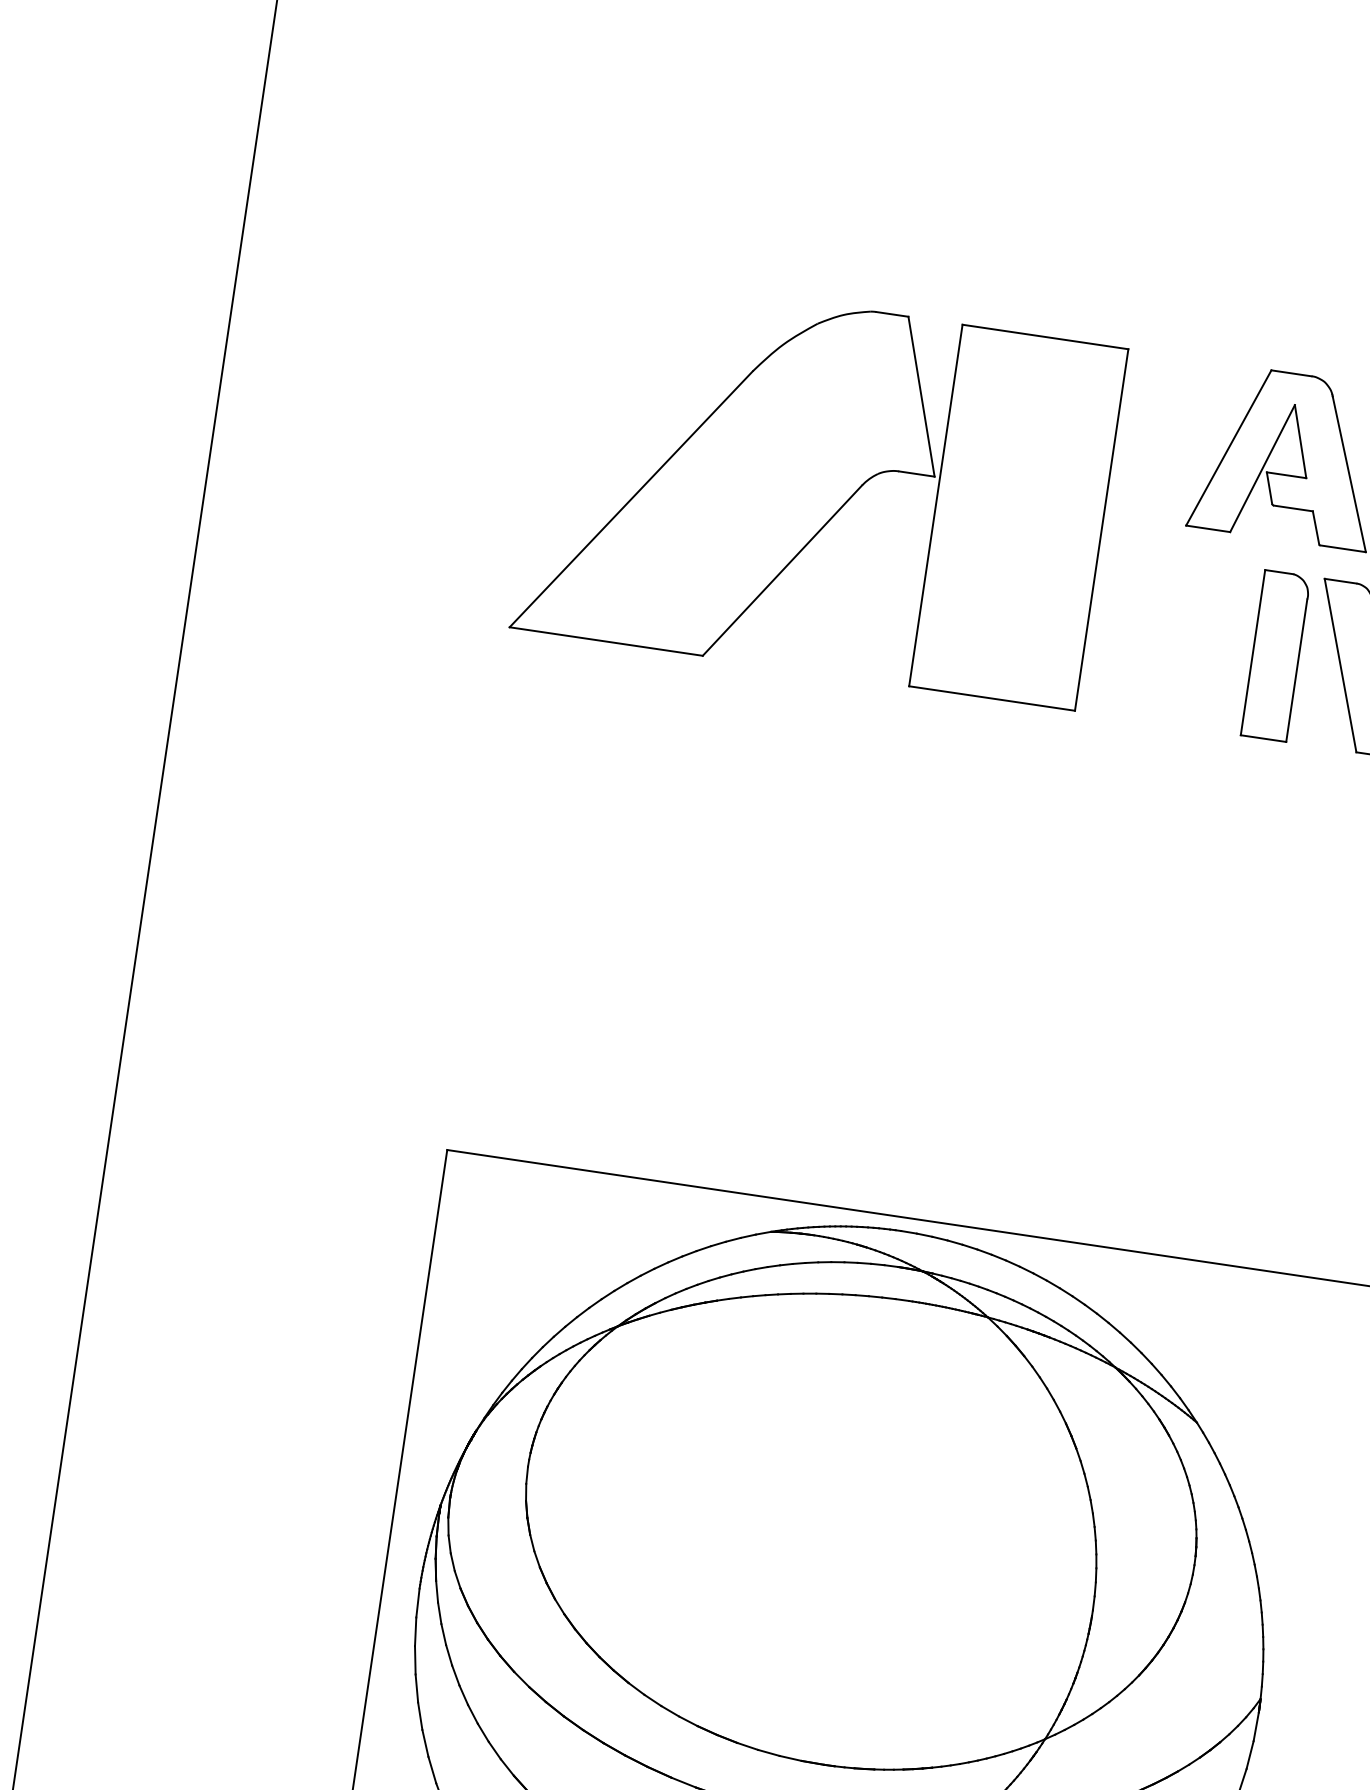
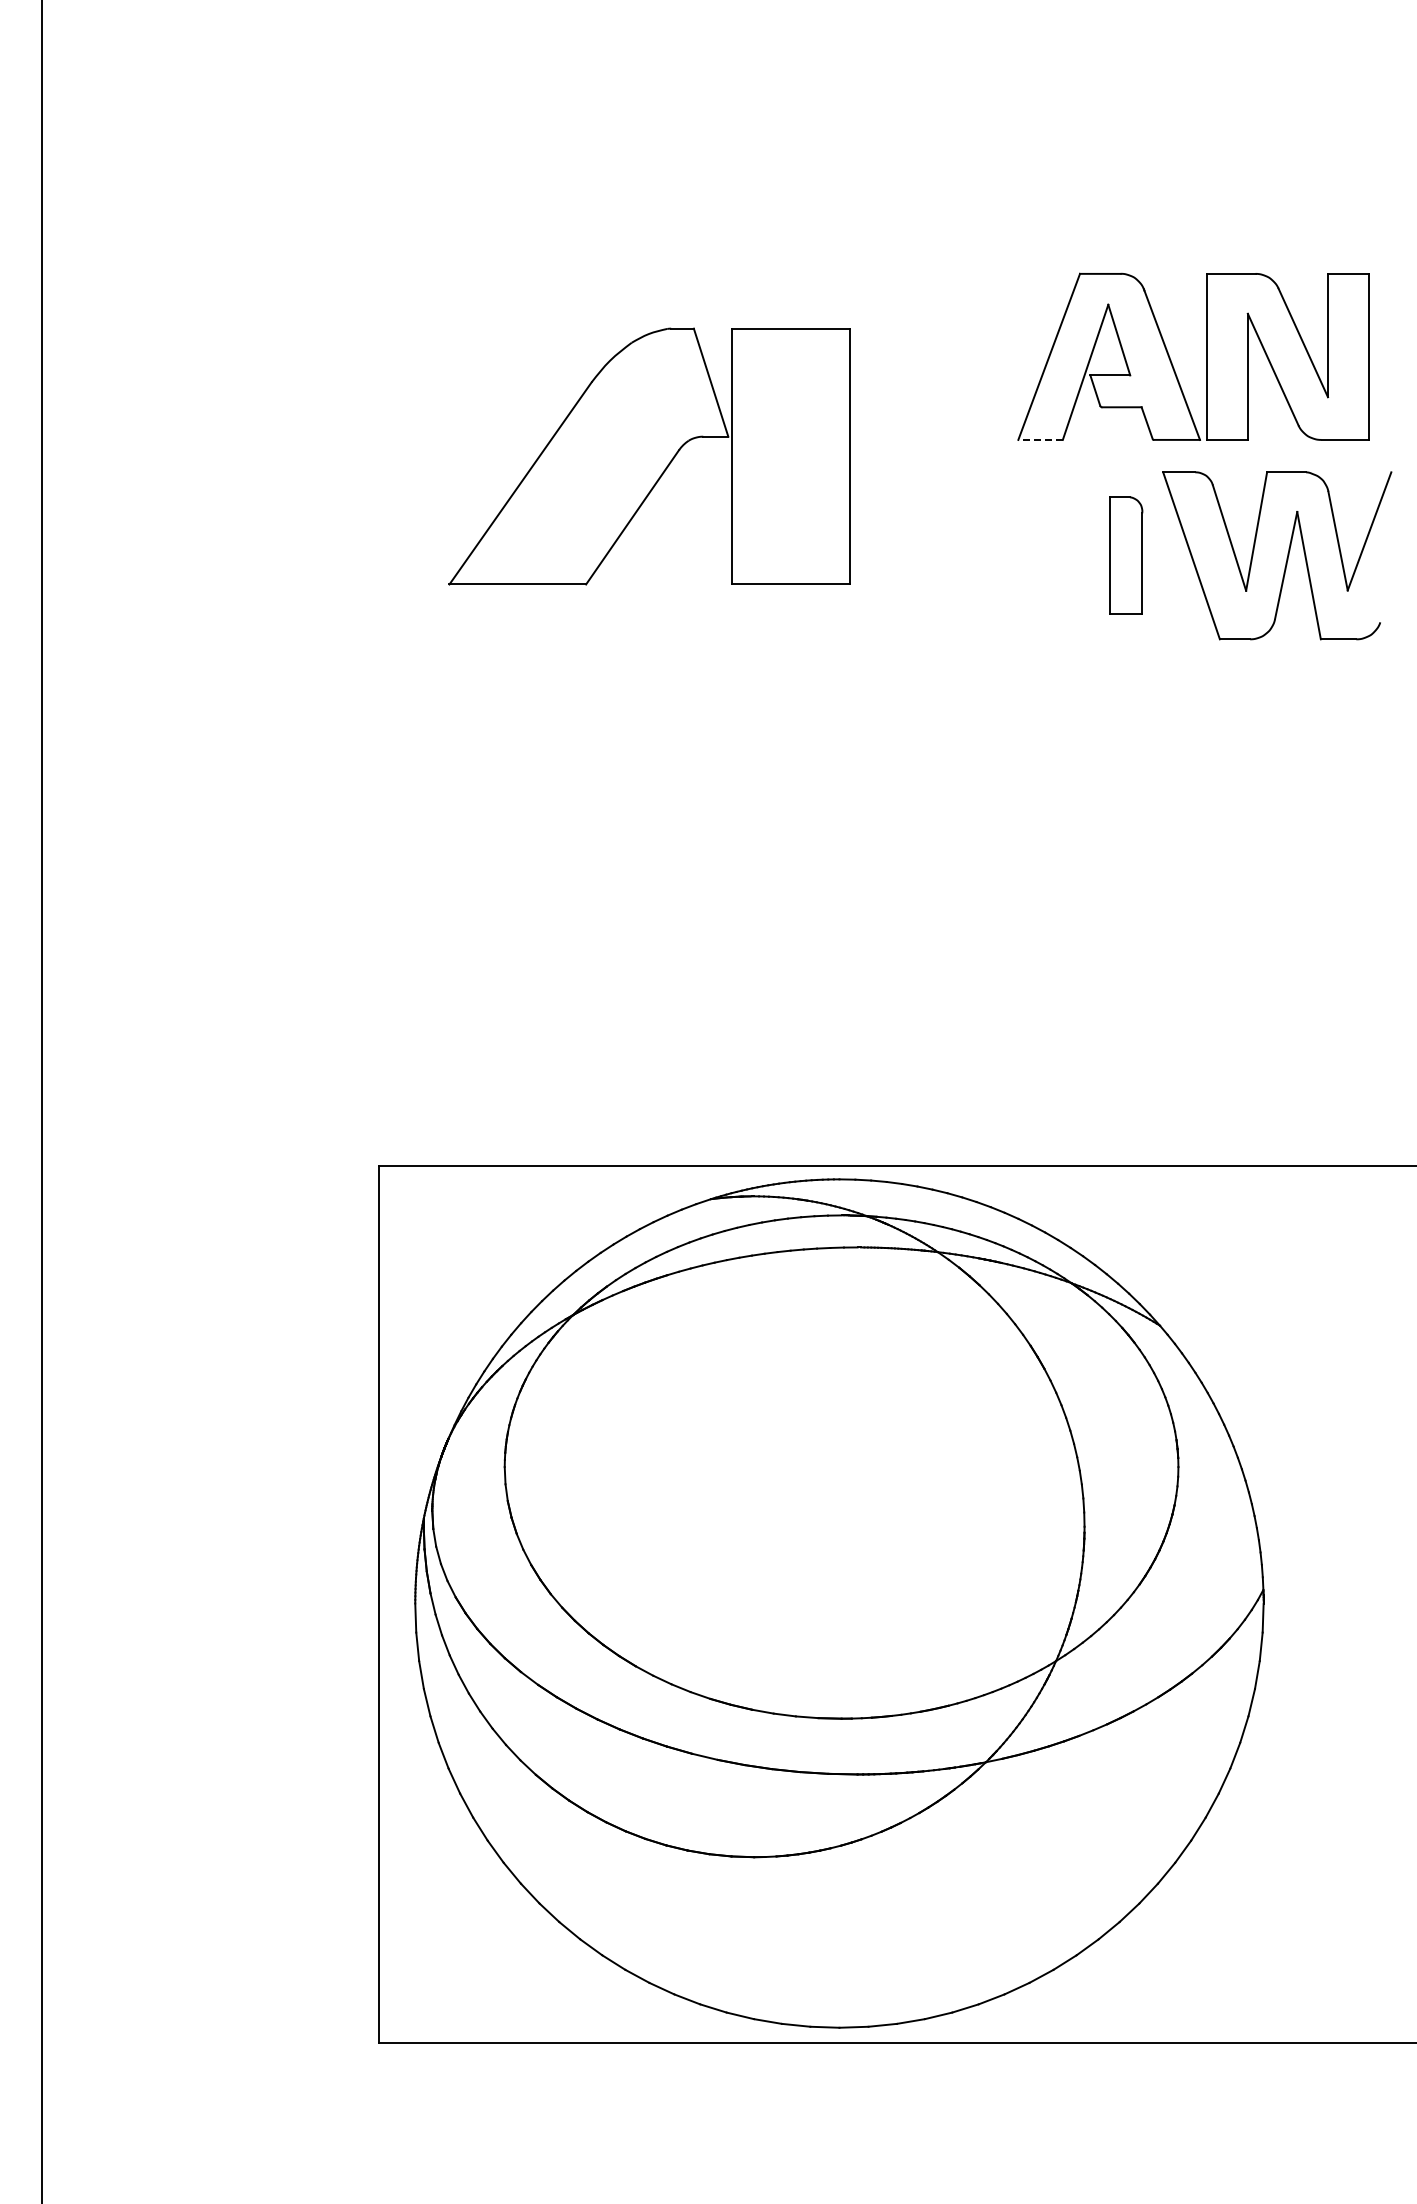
part: (817, 487) -> (648, 456), size x0.7
line: (1208, 528) -> (1040, 439), solid -> dashed
part: (1276, 655) -> (1126, 555), size x0.7

